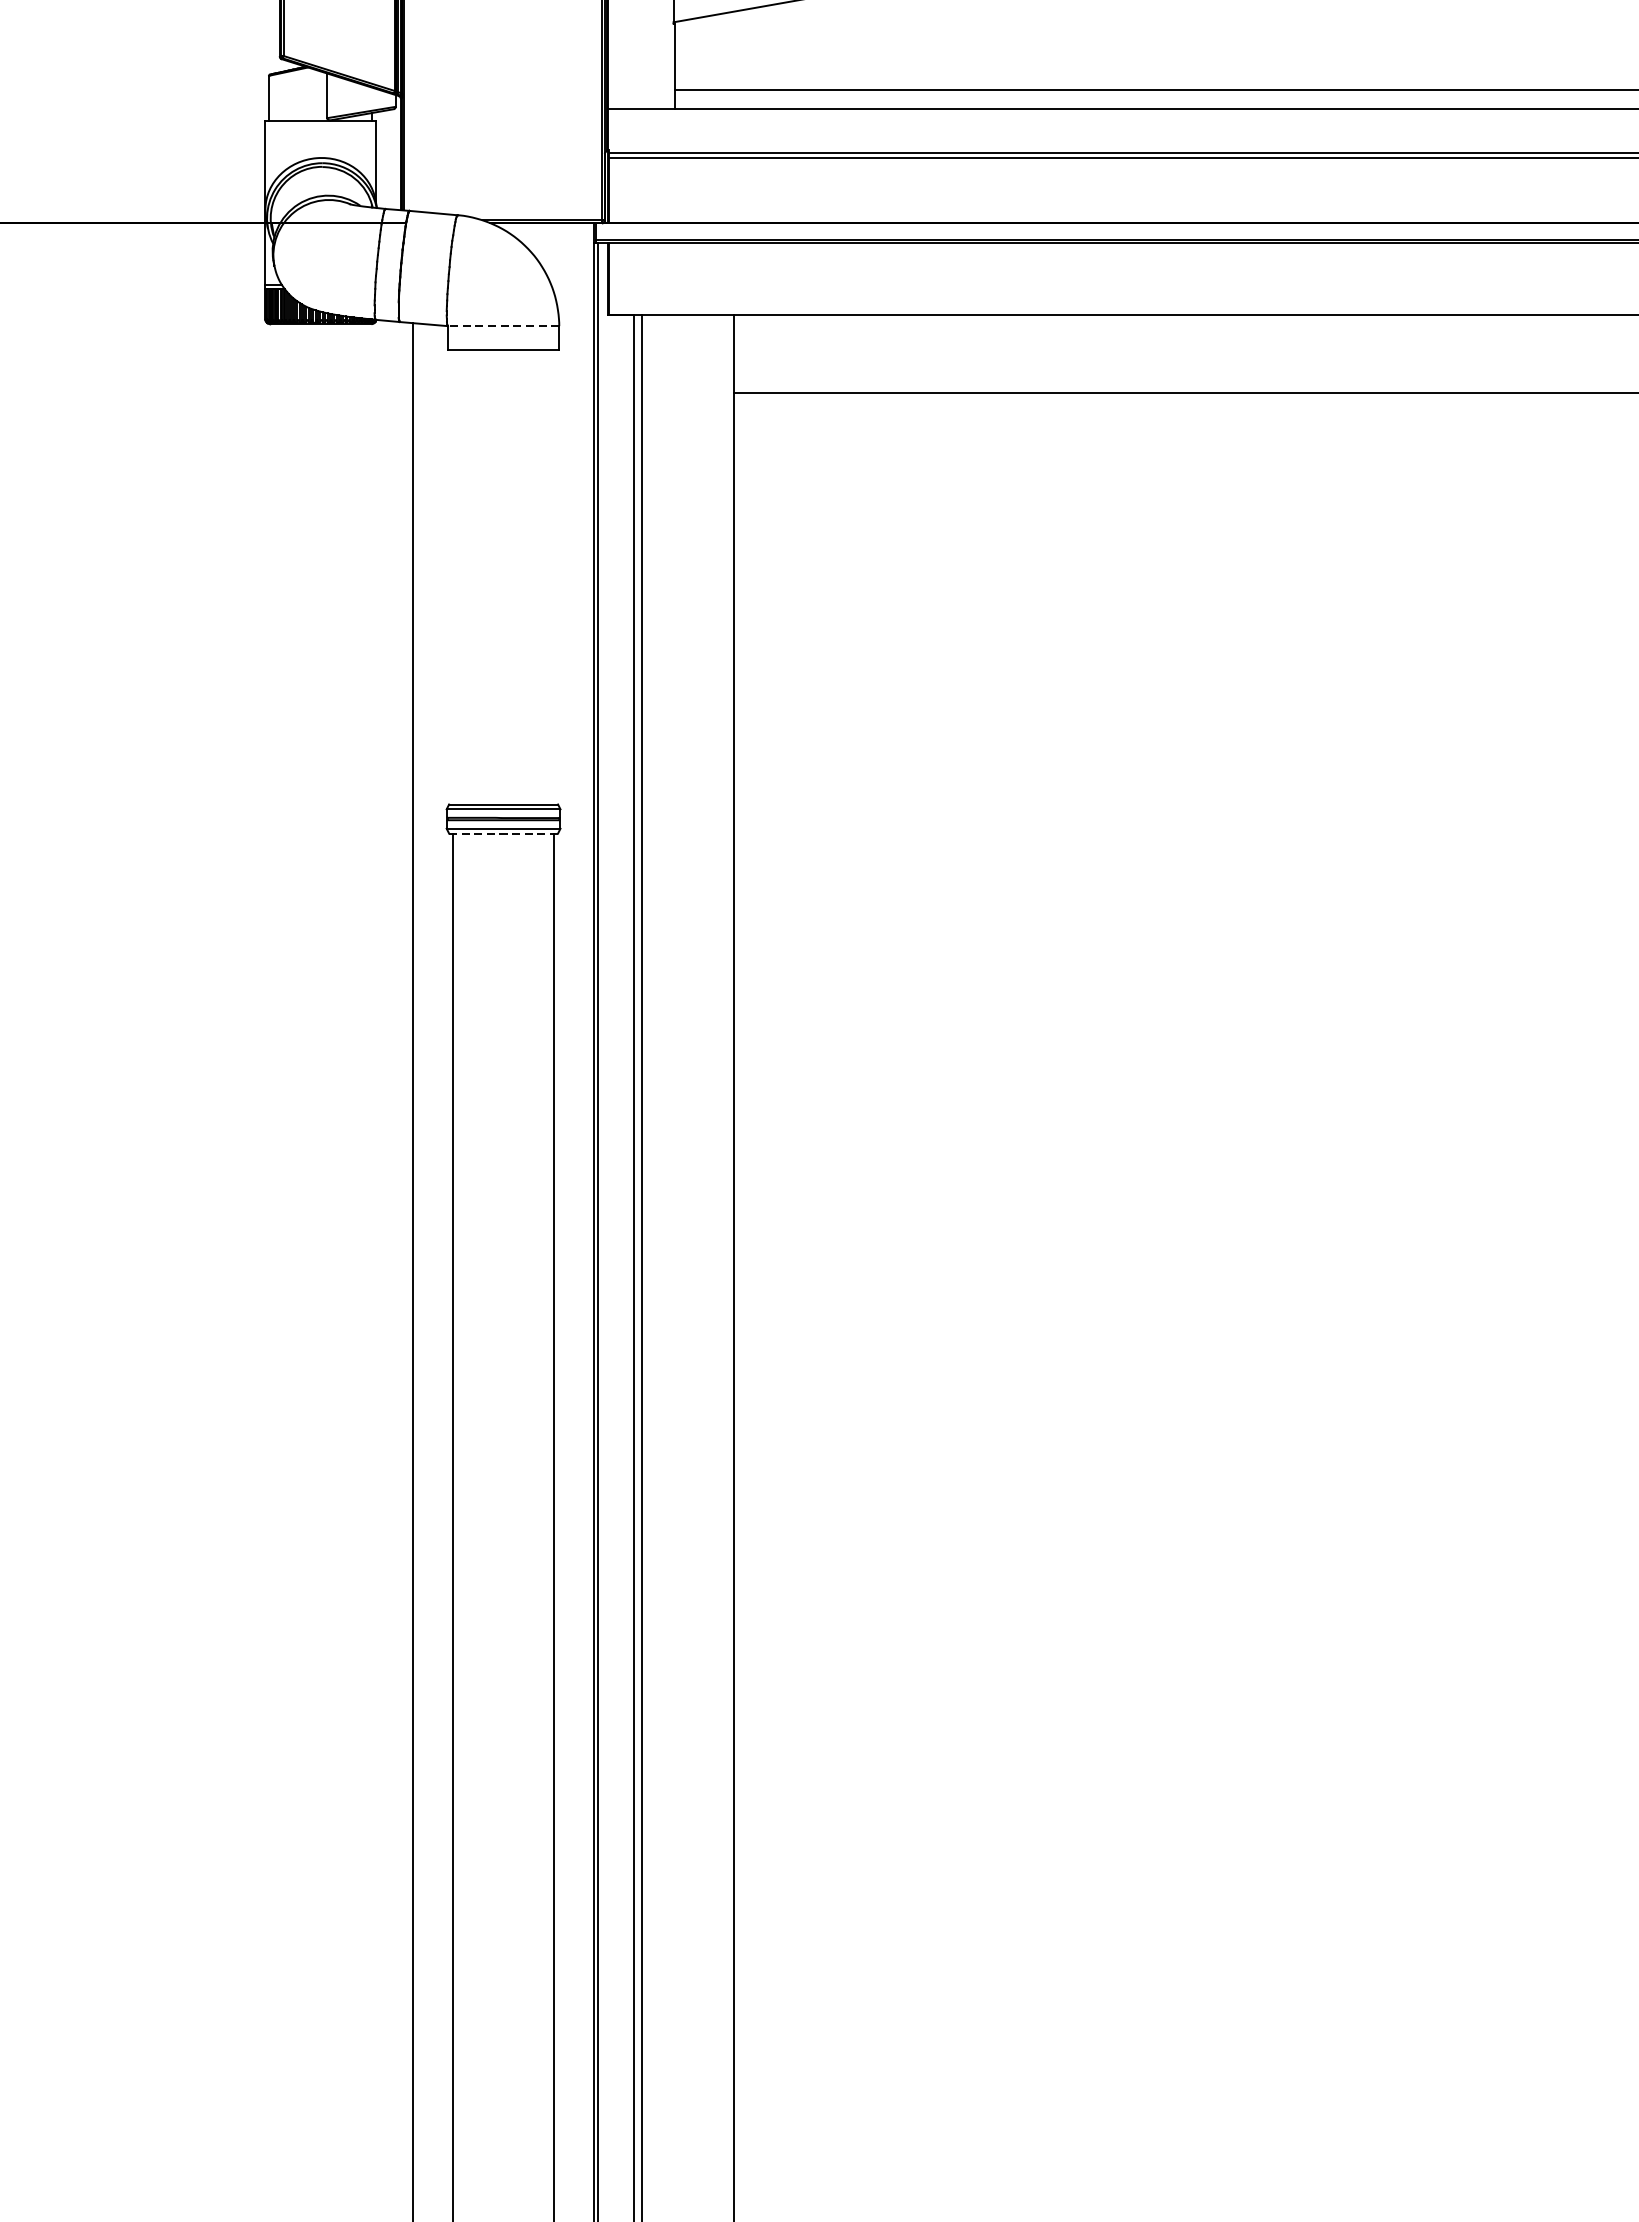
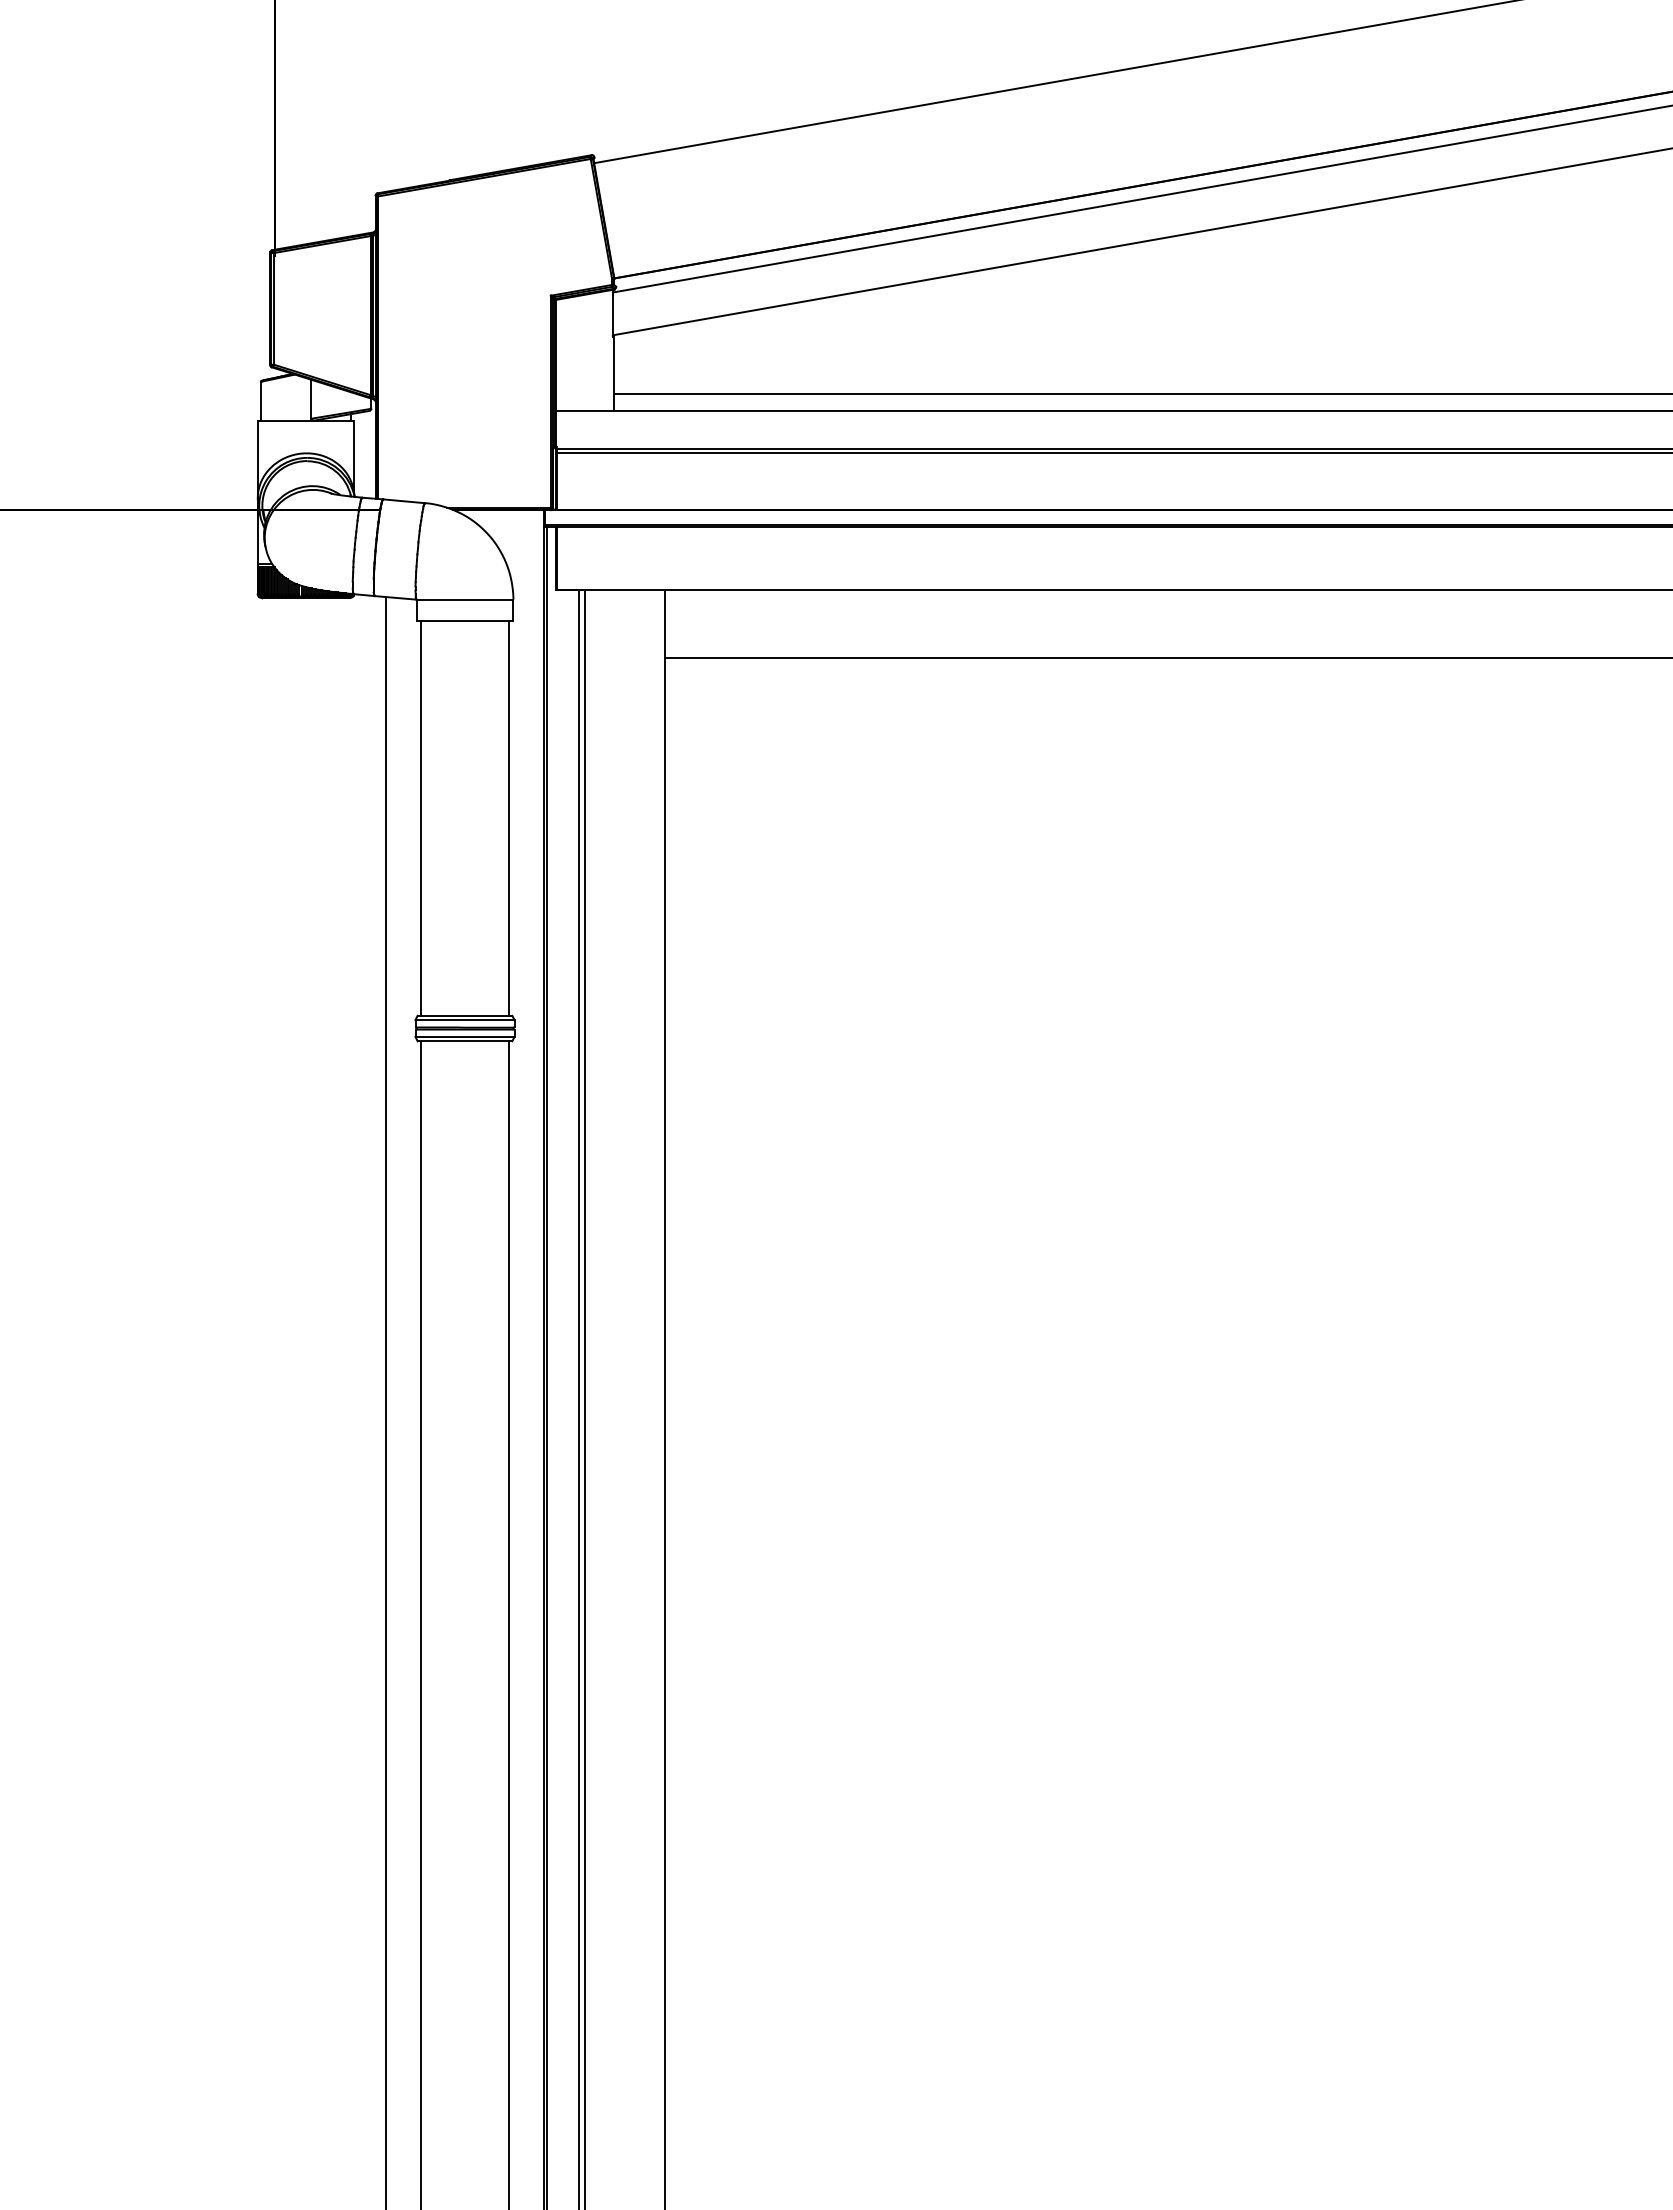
line: (503, 325) -> (464, 599), dashed -> solid
line: (452, 576) -> (420, 817), added
line: (554, 576) -> (509, 817), added
line: (503, 833) -> (464, 1041), dashed -> solid

